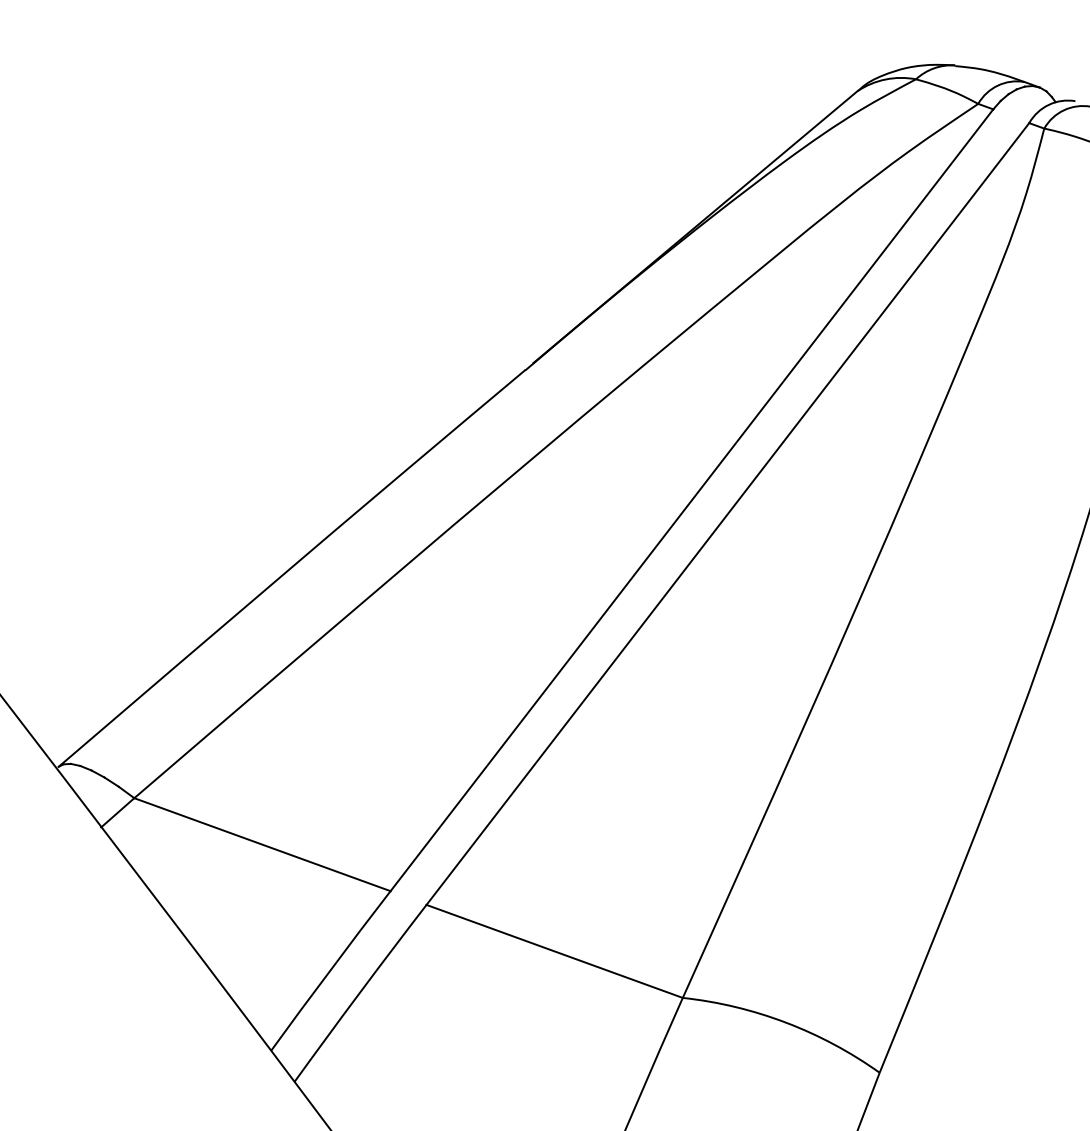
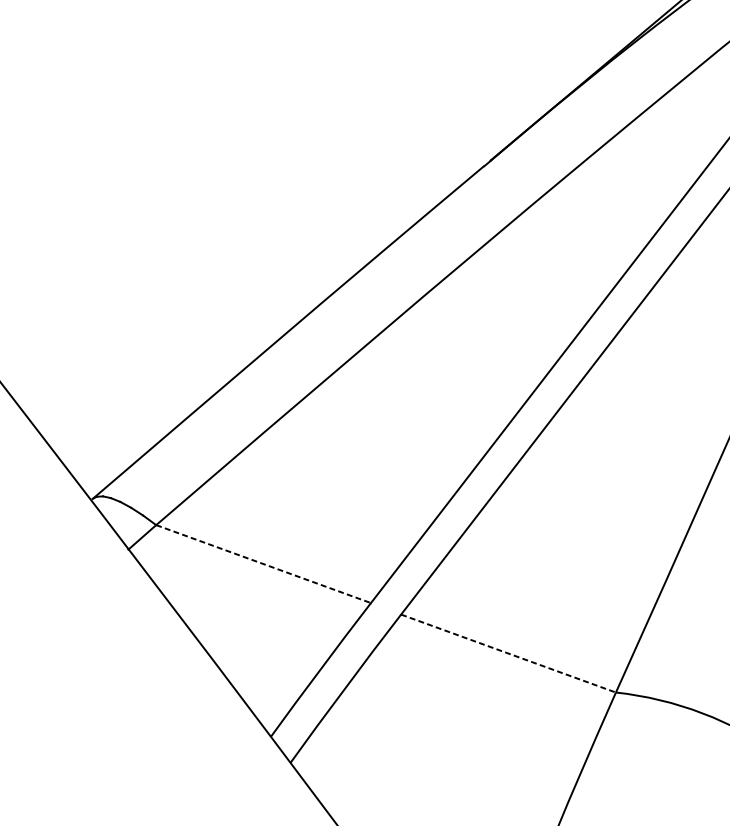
line: (262, 844) -> (263, 563), solid -> dashed
line: (555, 951) -> (509, 653), solid -> dashed

